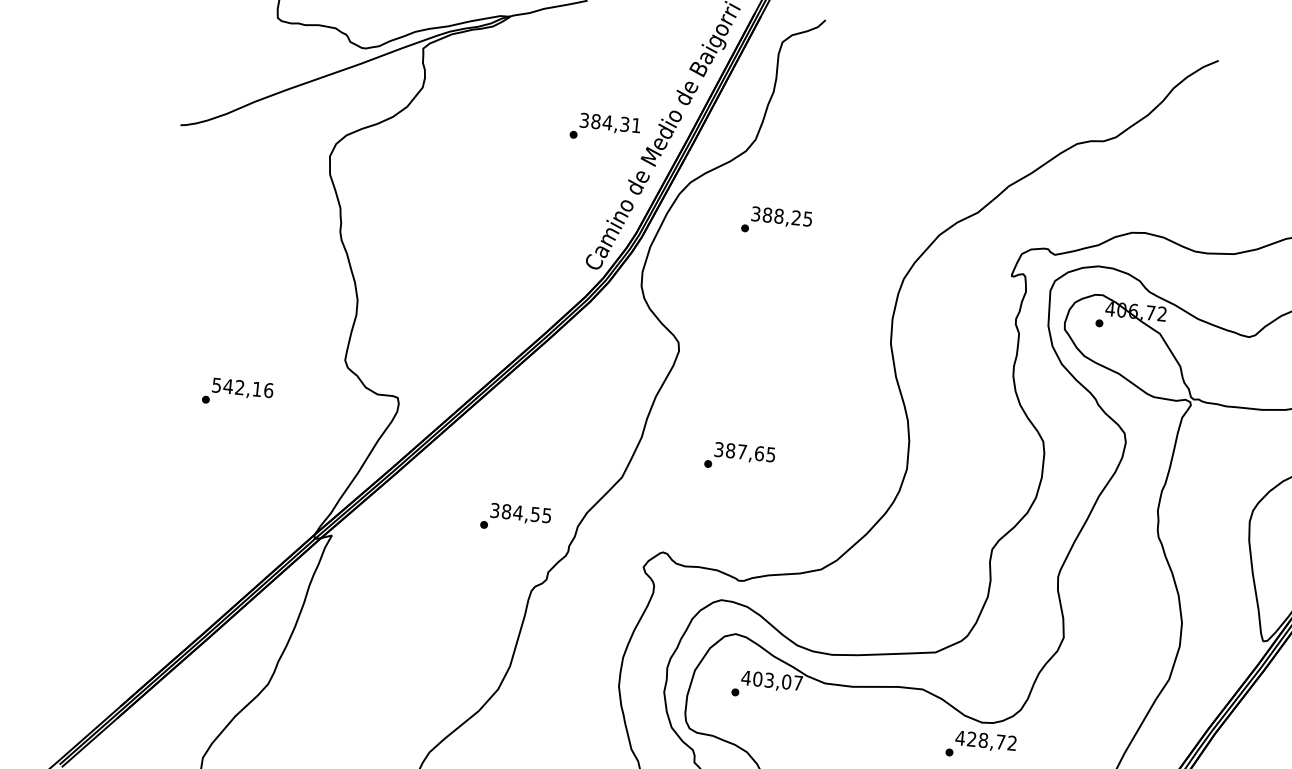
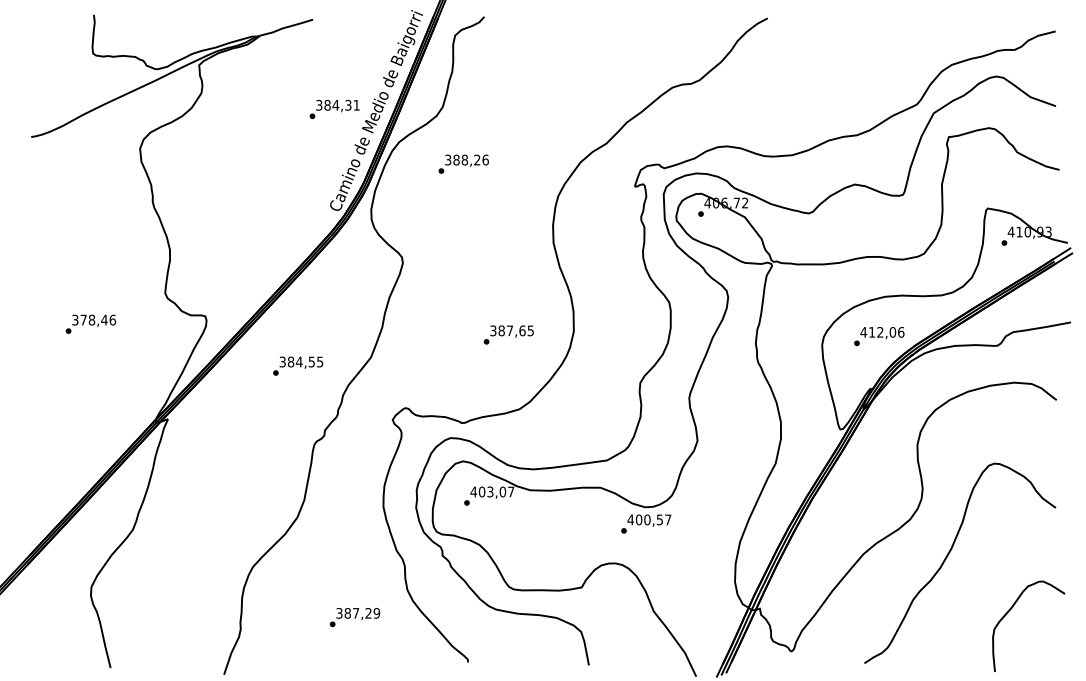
text: (807, 218) -> (485, 159), 388,25 -> 388,26
text: (236, 386) -> (89, 319), 542,16 -> 378,46
text: (739, 456) -> (508, 334), moved
text: (516, 517) -> (298, 365), moved
text: (991, 740) -> (653, 519), 428,72 -> 400,57

